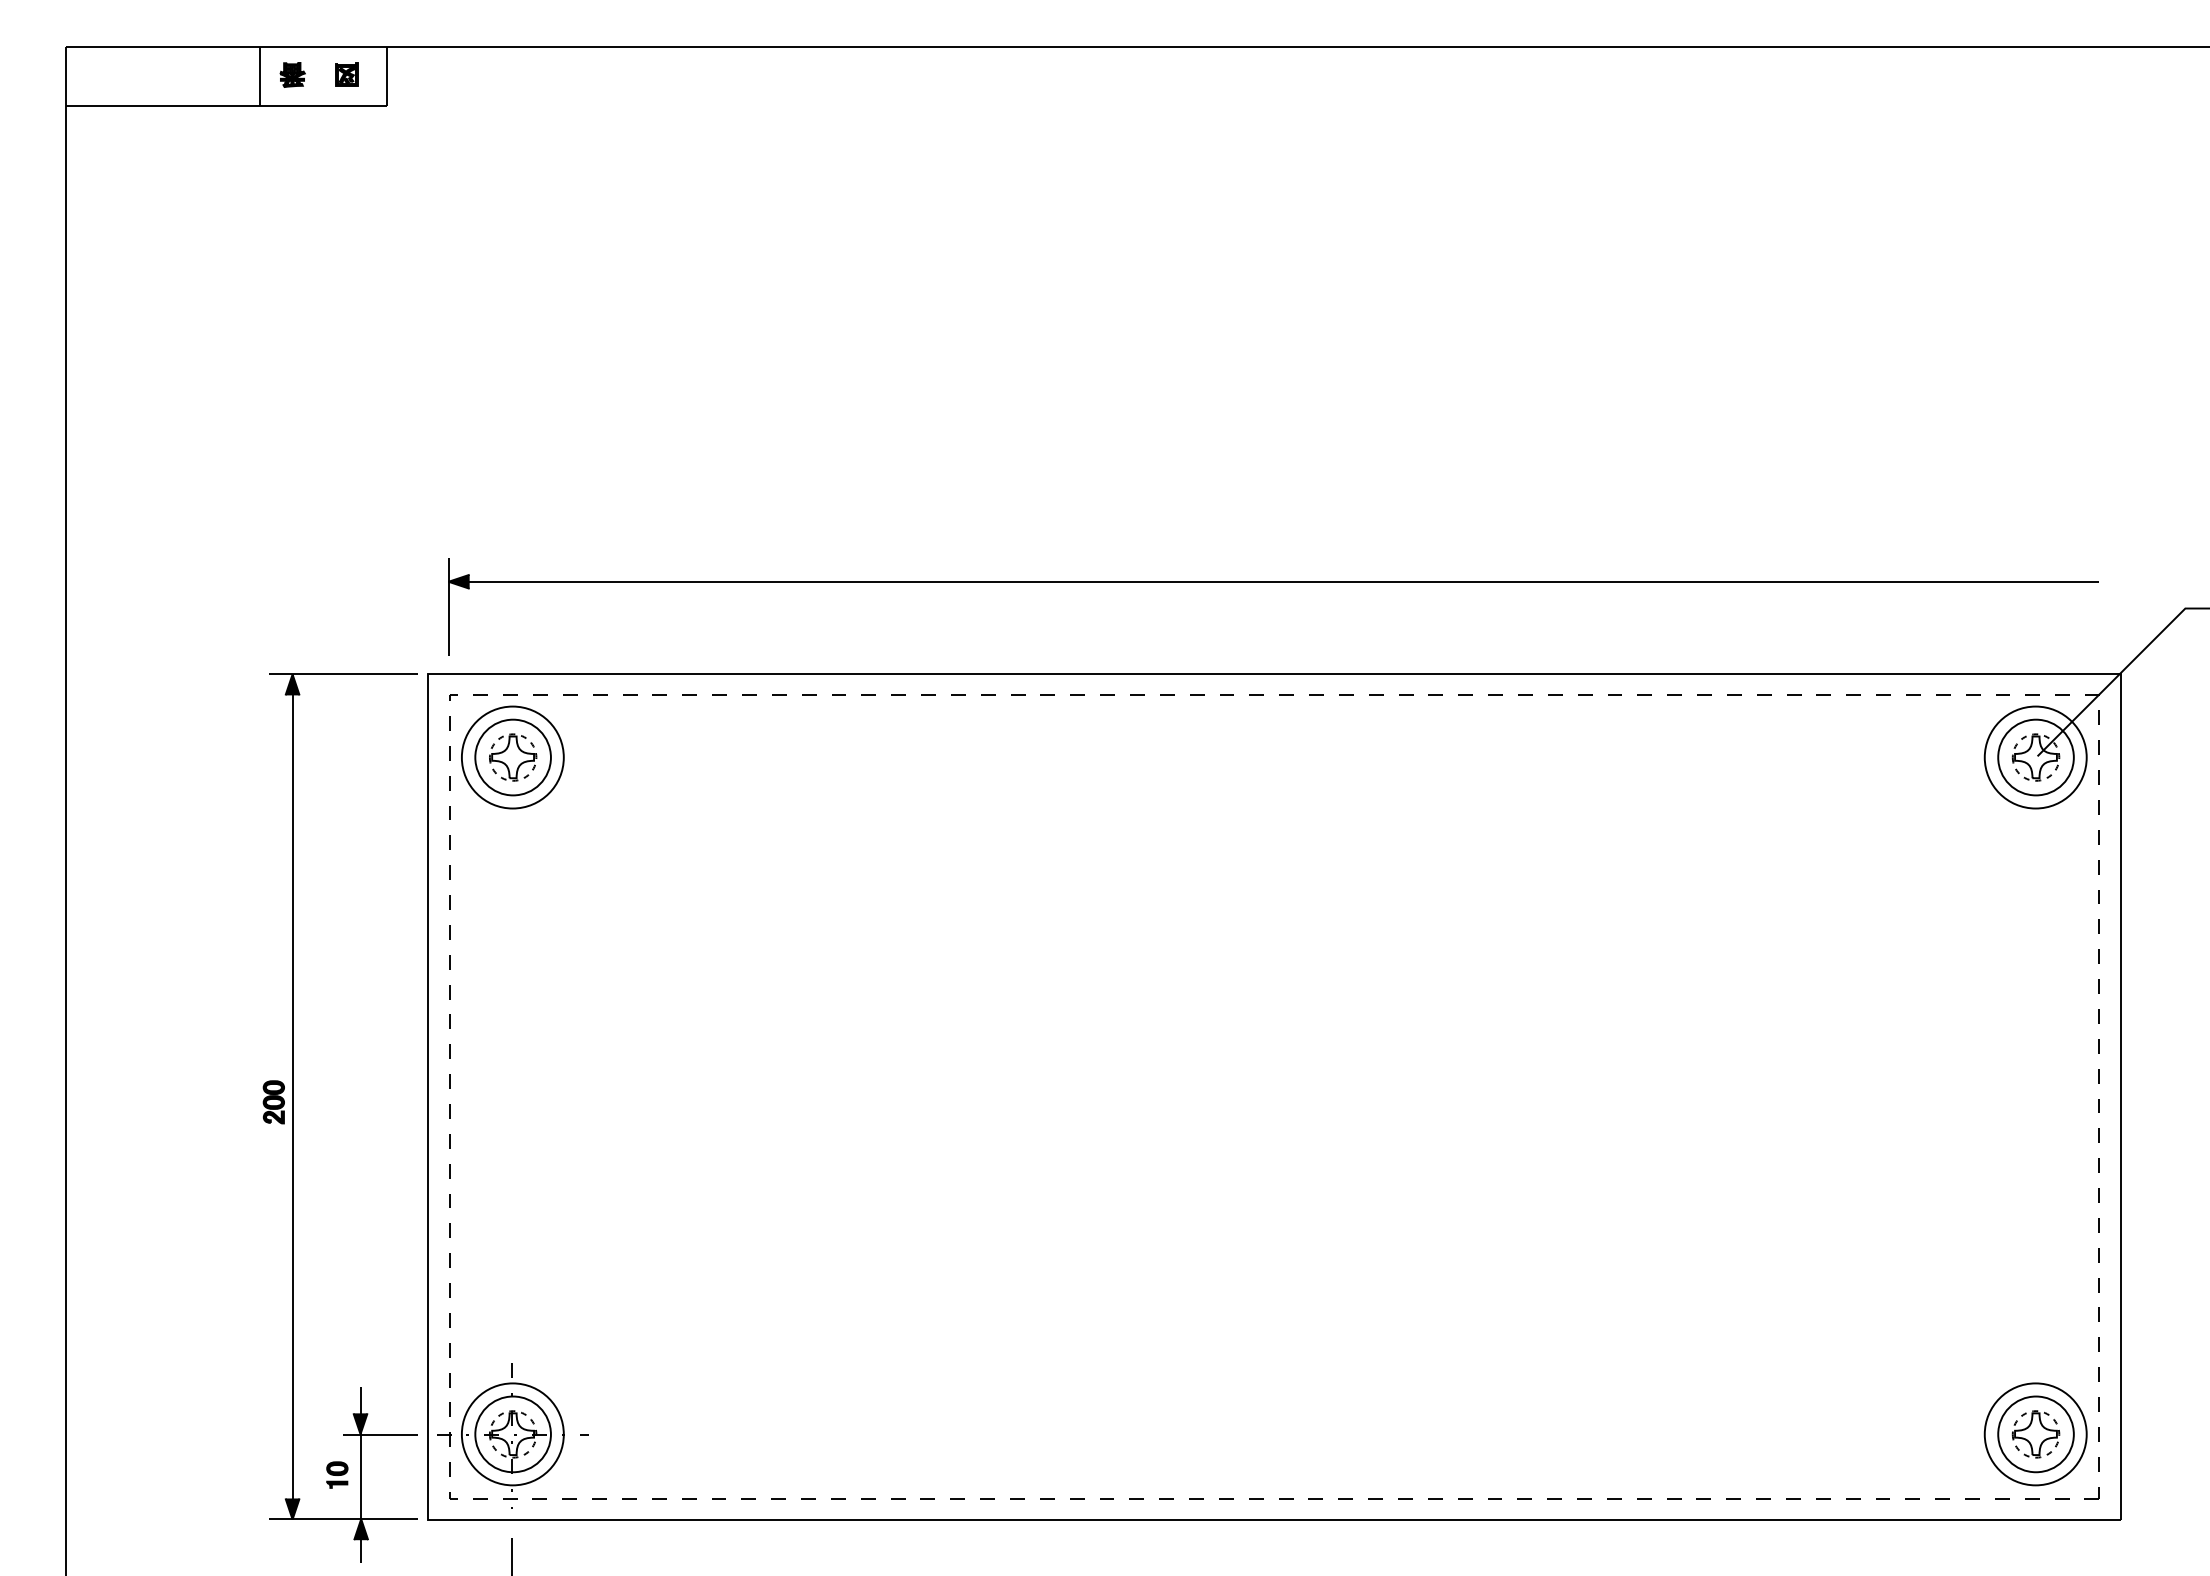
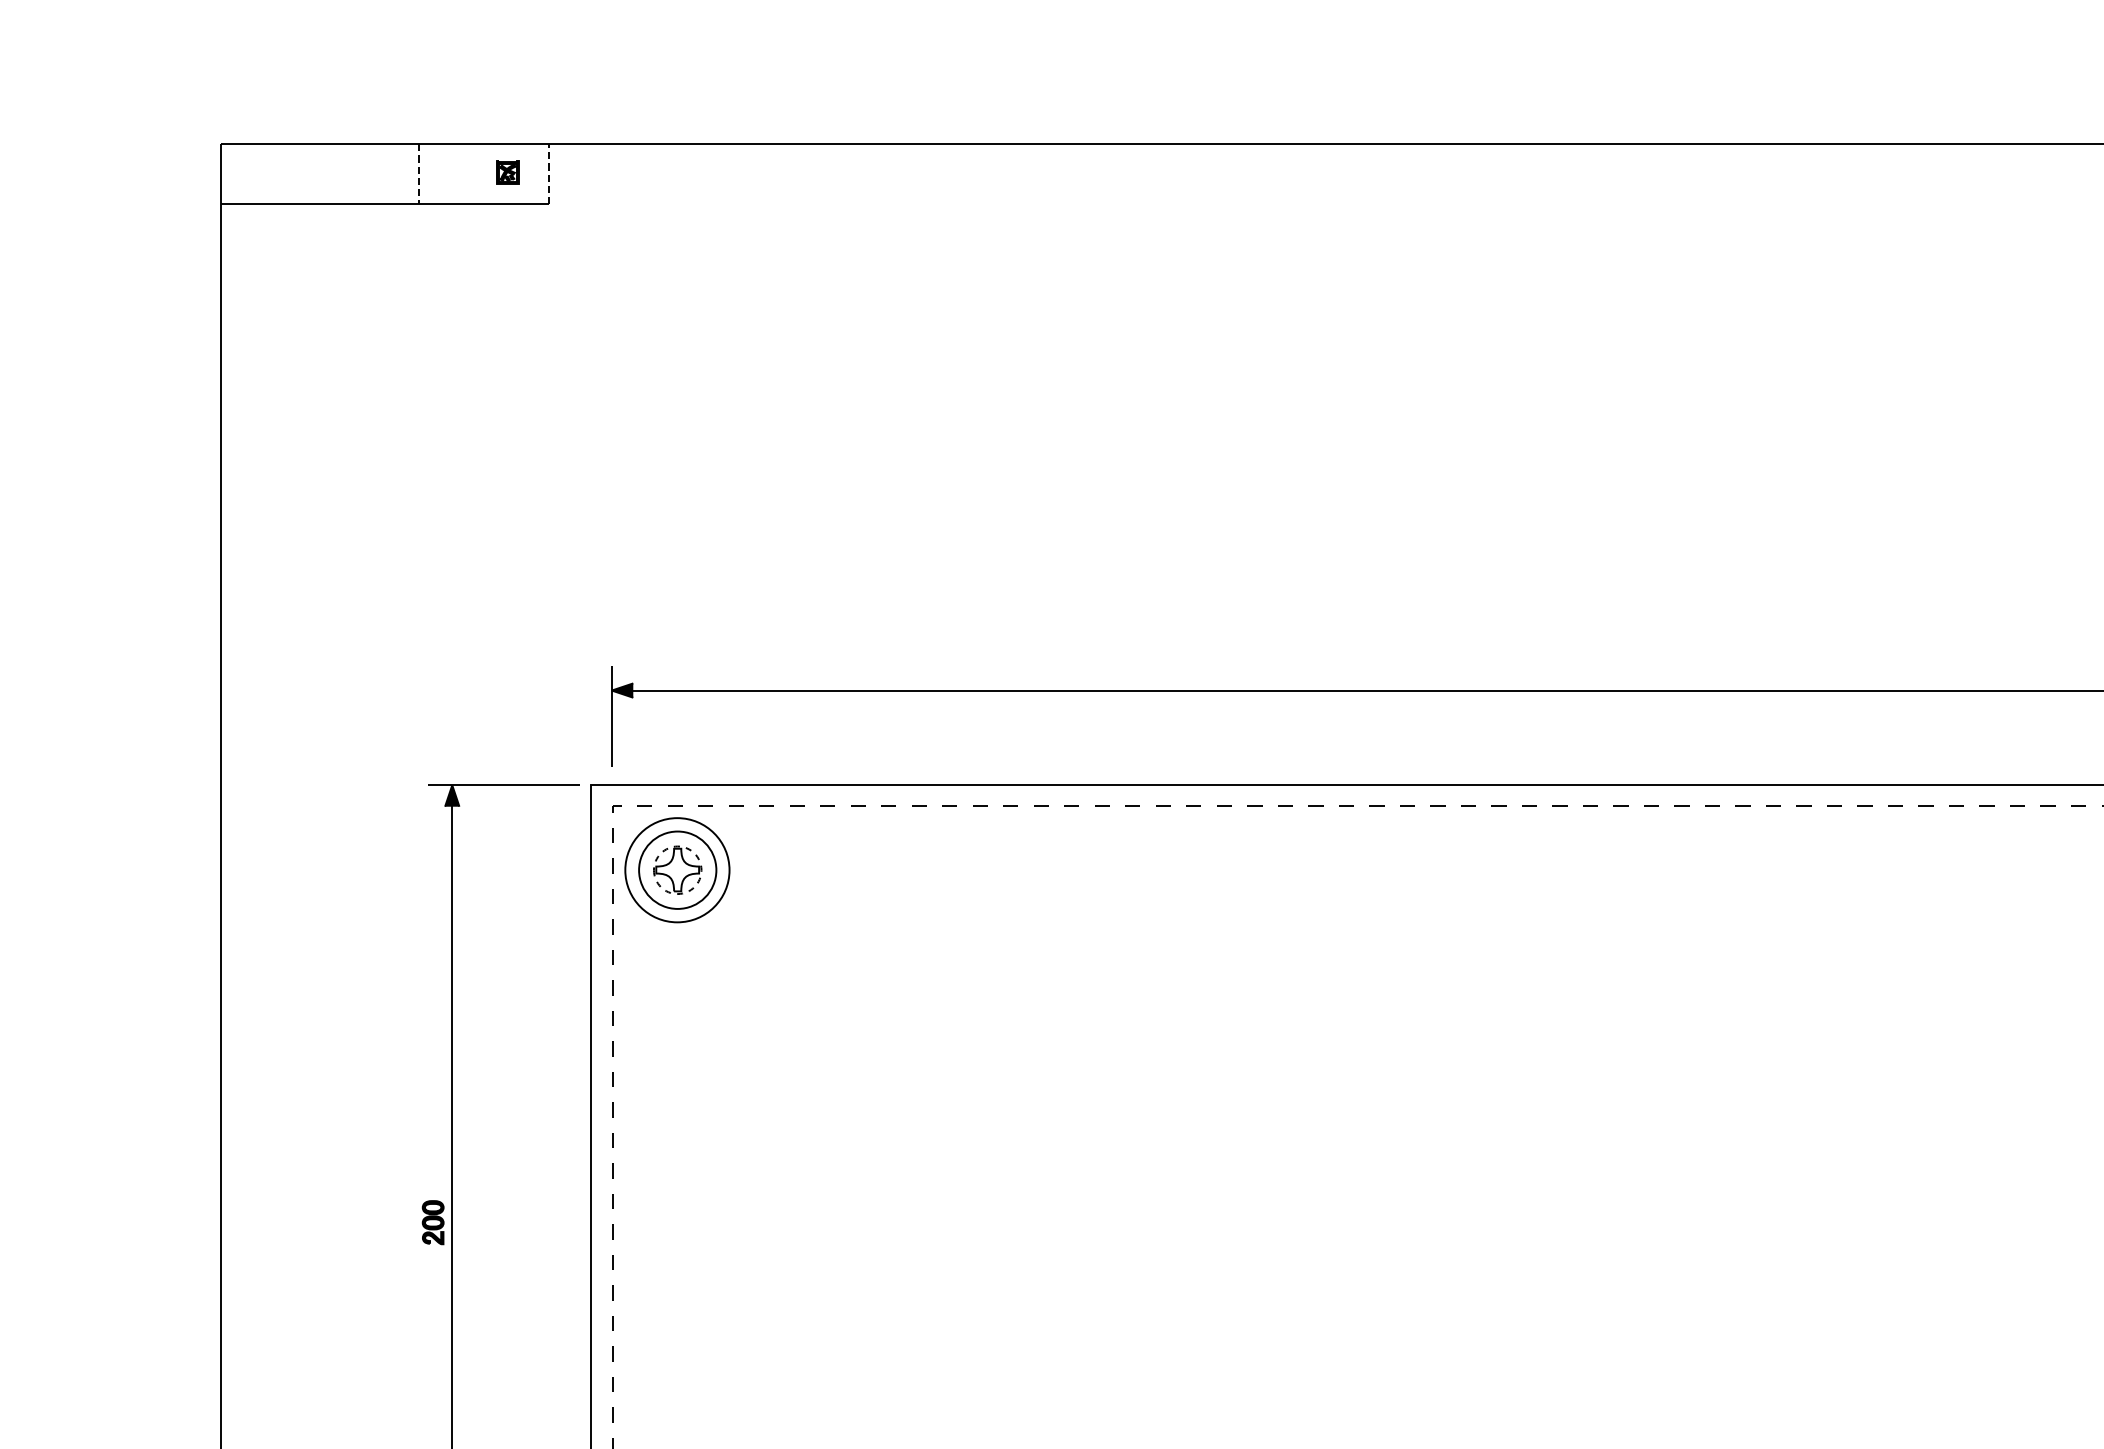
part: (292, 74) -> (452, 172), removed
line: (387, 76) -> (549, 174), solid -> dashed
line: (260, 77) -> (419, 175), solid -> dashed

